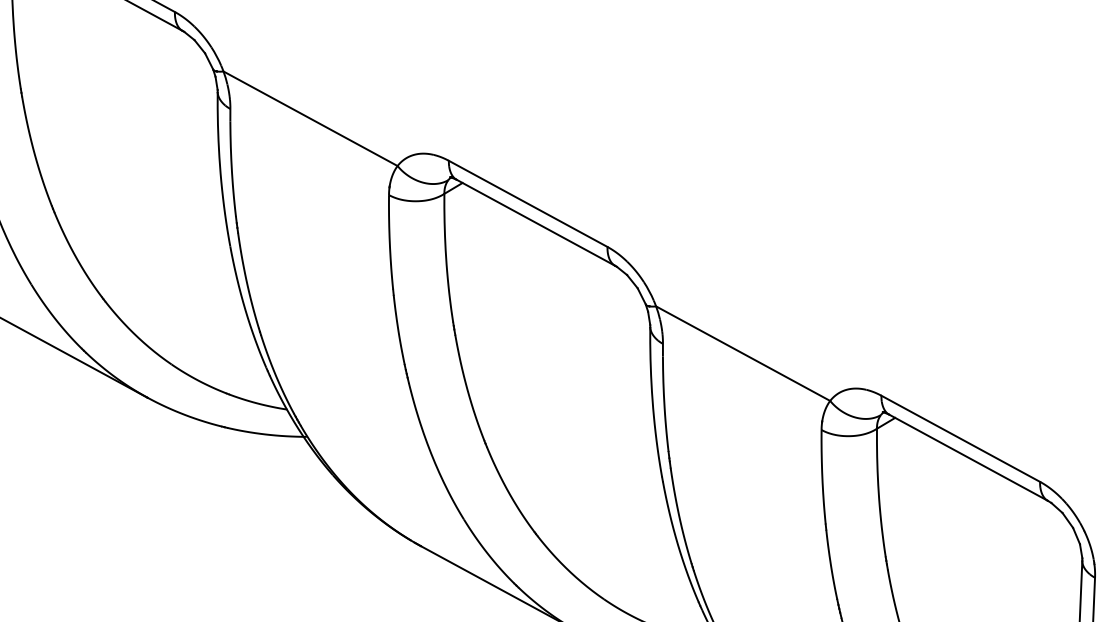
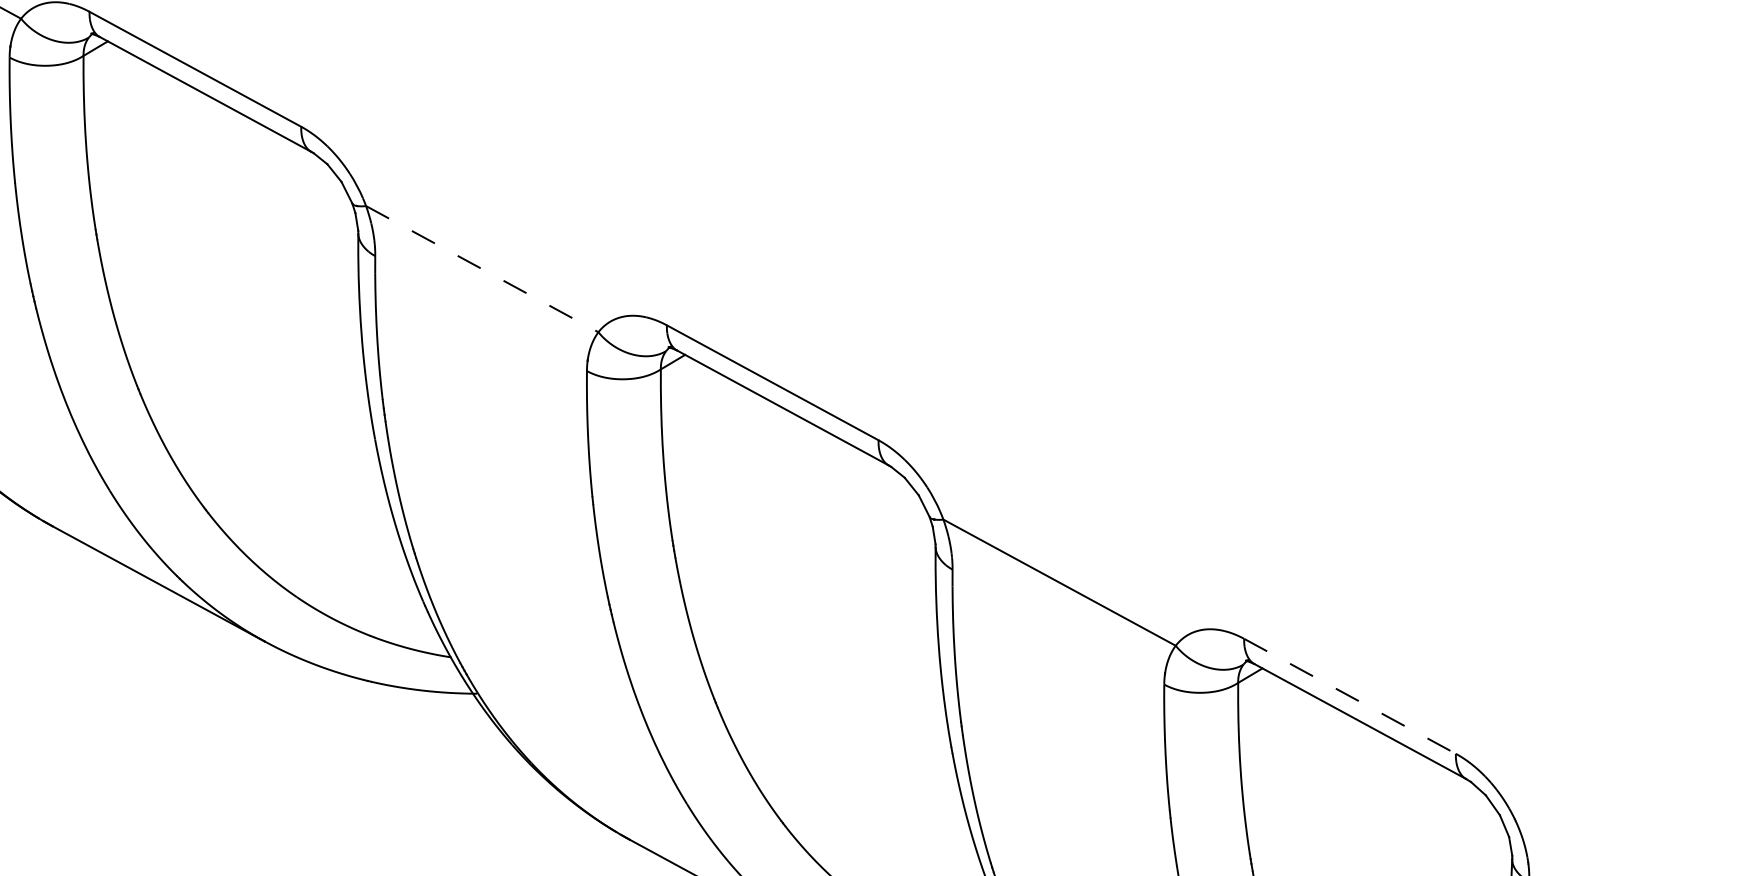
line: (310, 118) -> (482, 269), solid -> dashed
line: (961, 438) -> (1350, 696), solid -> dashed

